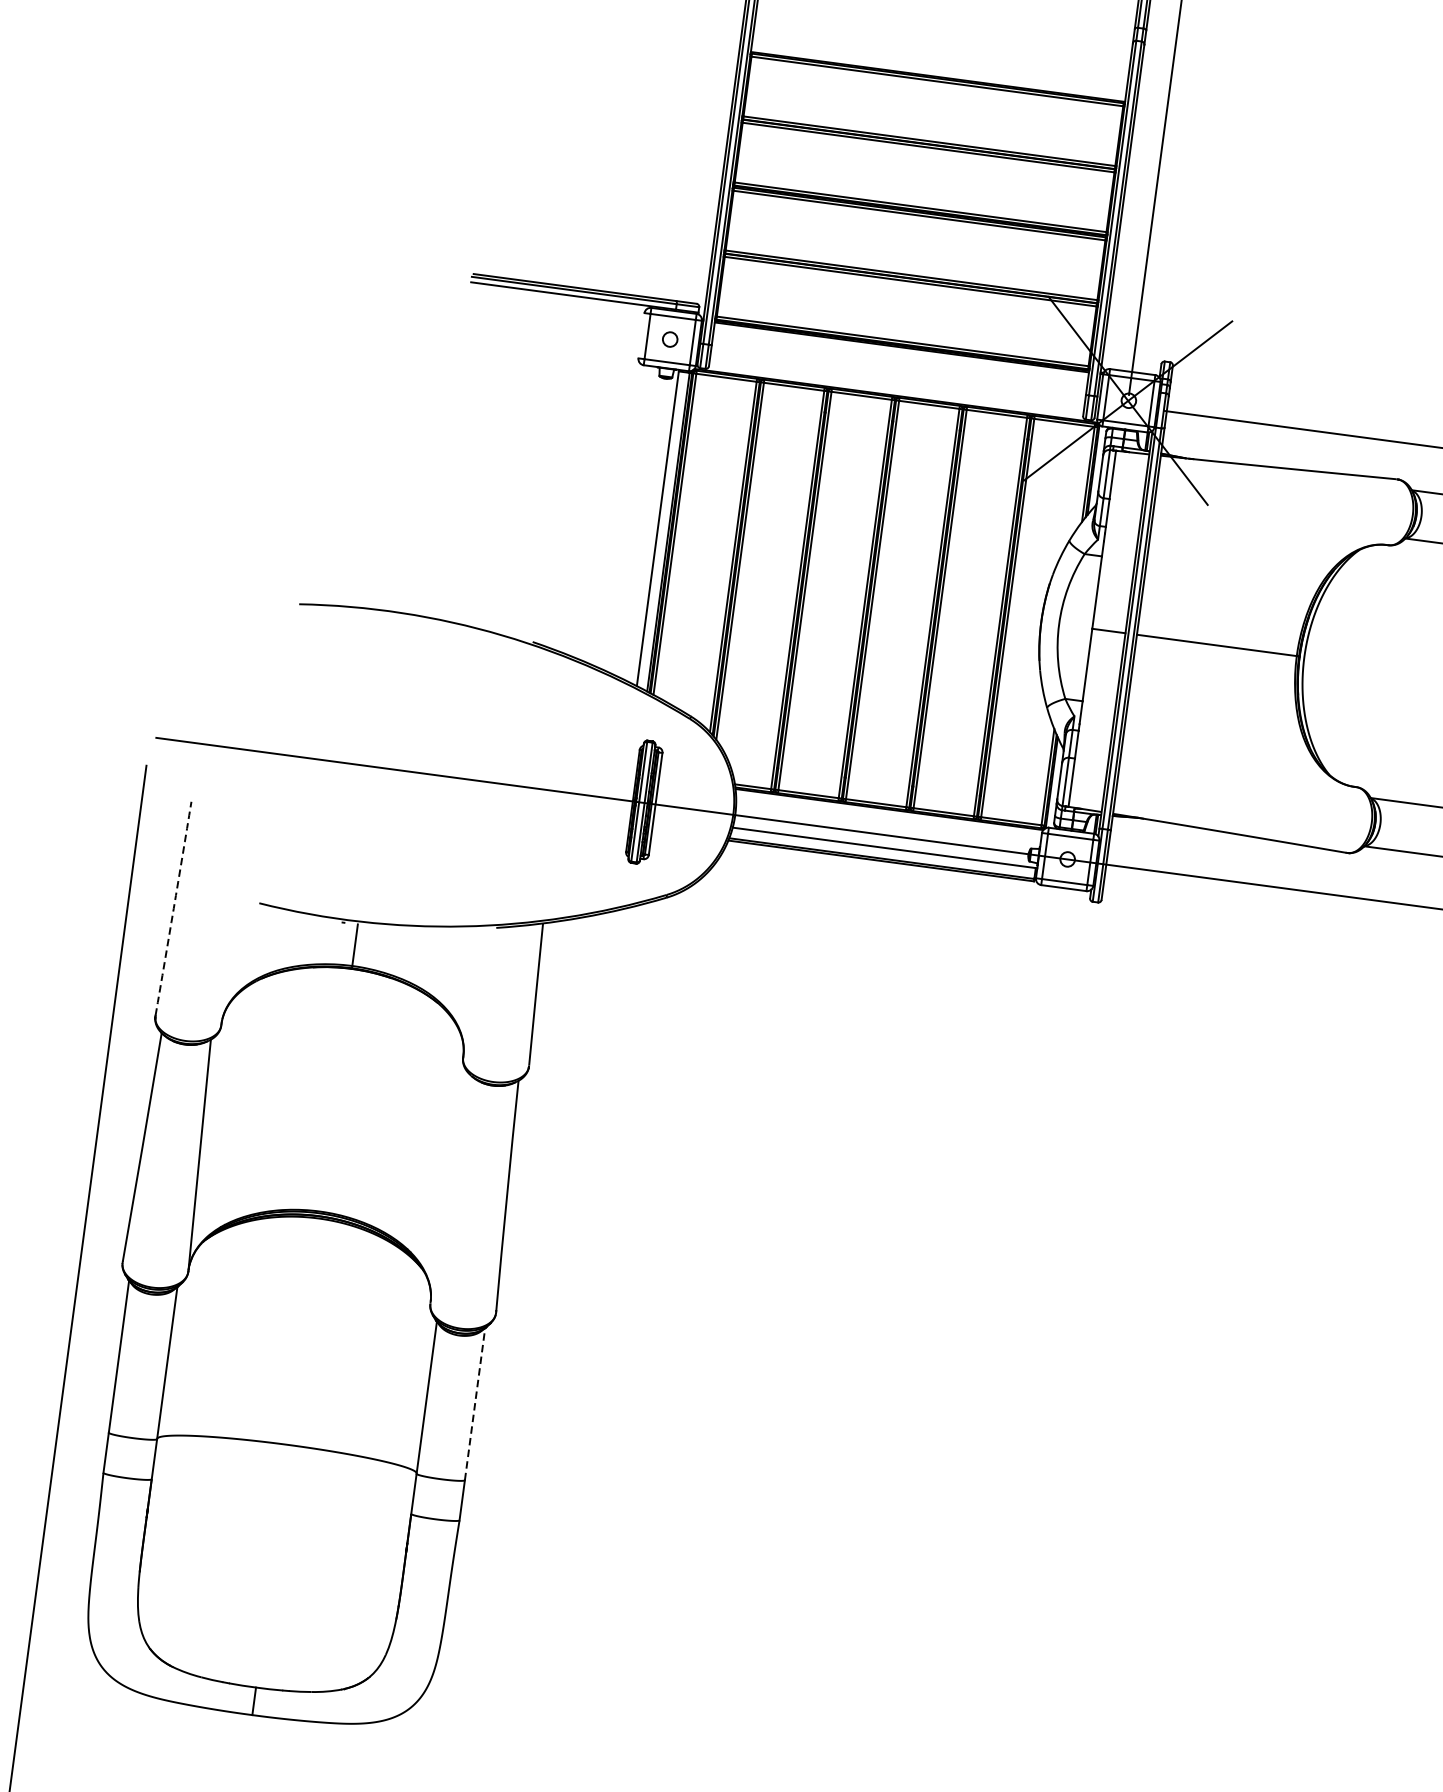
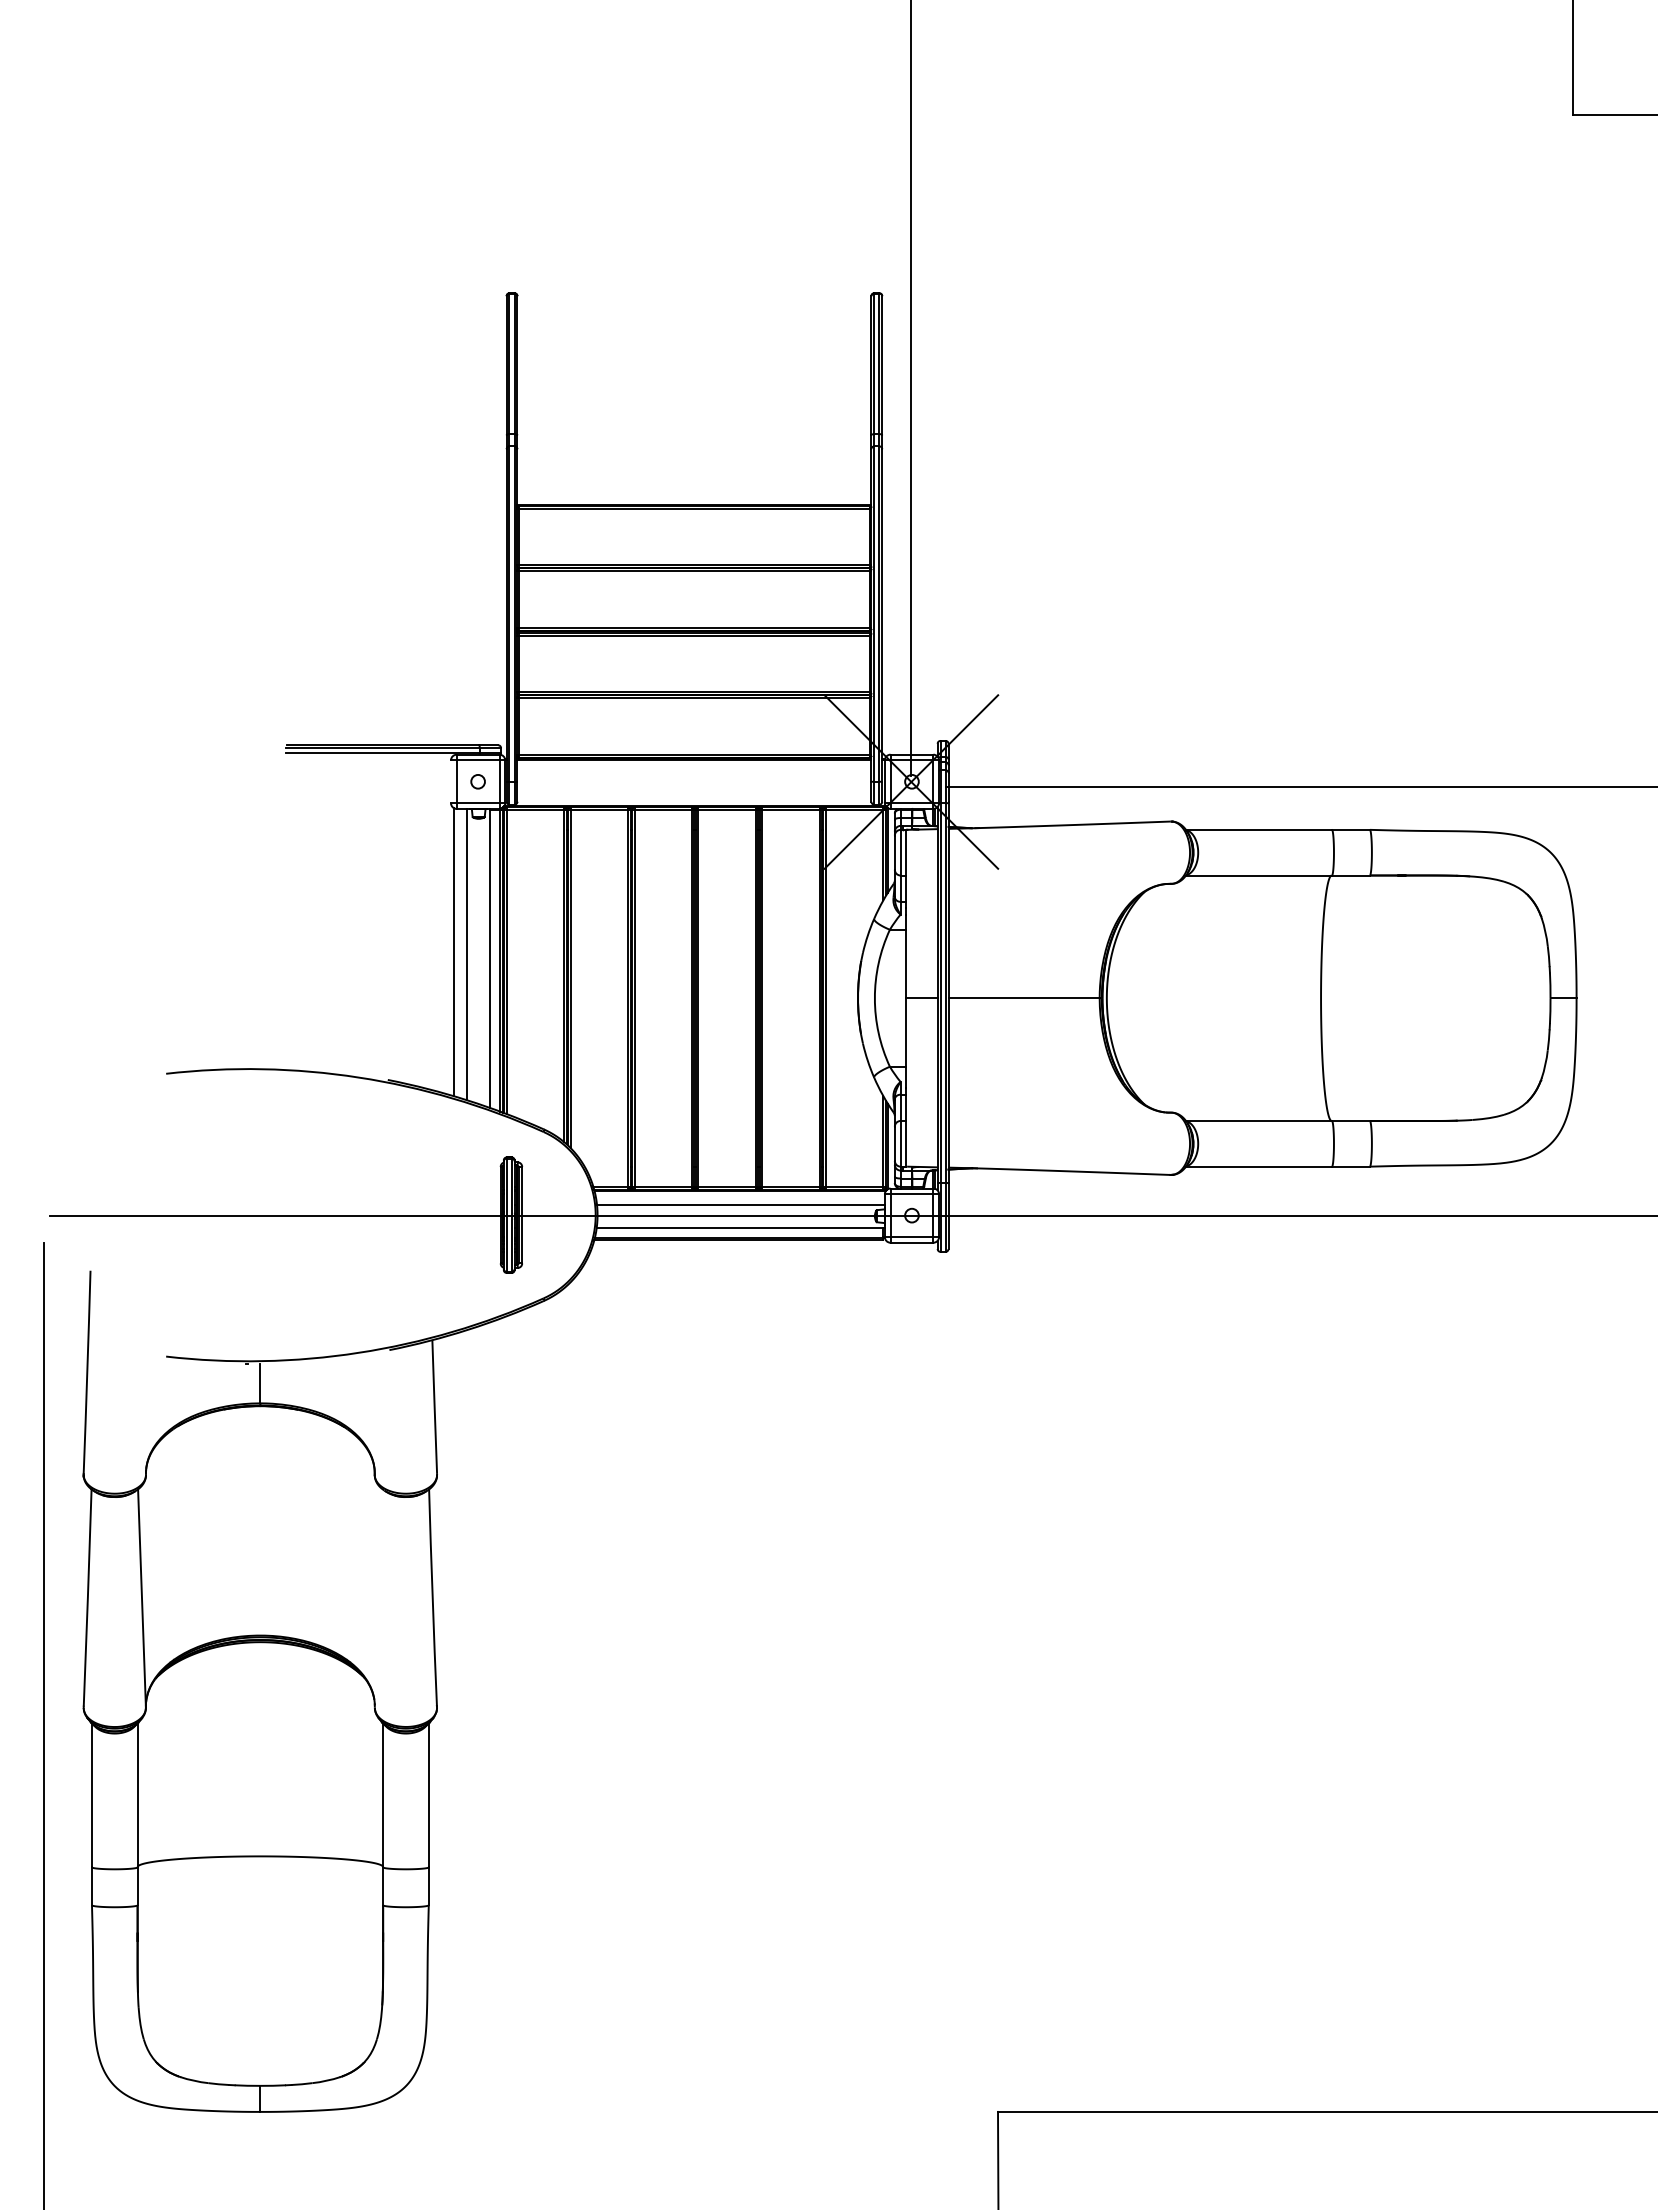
line: (620, 516) -> (453, 952), added
line: (634, 520) -> (467, 954), added
line: (887, 823) -> (740, 1204), added
arc: (173, 908) -> (87, 1372), dashed -> solid
line: (474, 1404) -> (428, 1795), dashed -> solid

